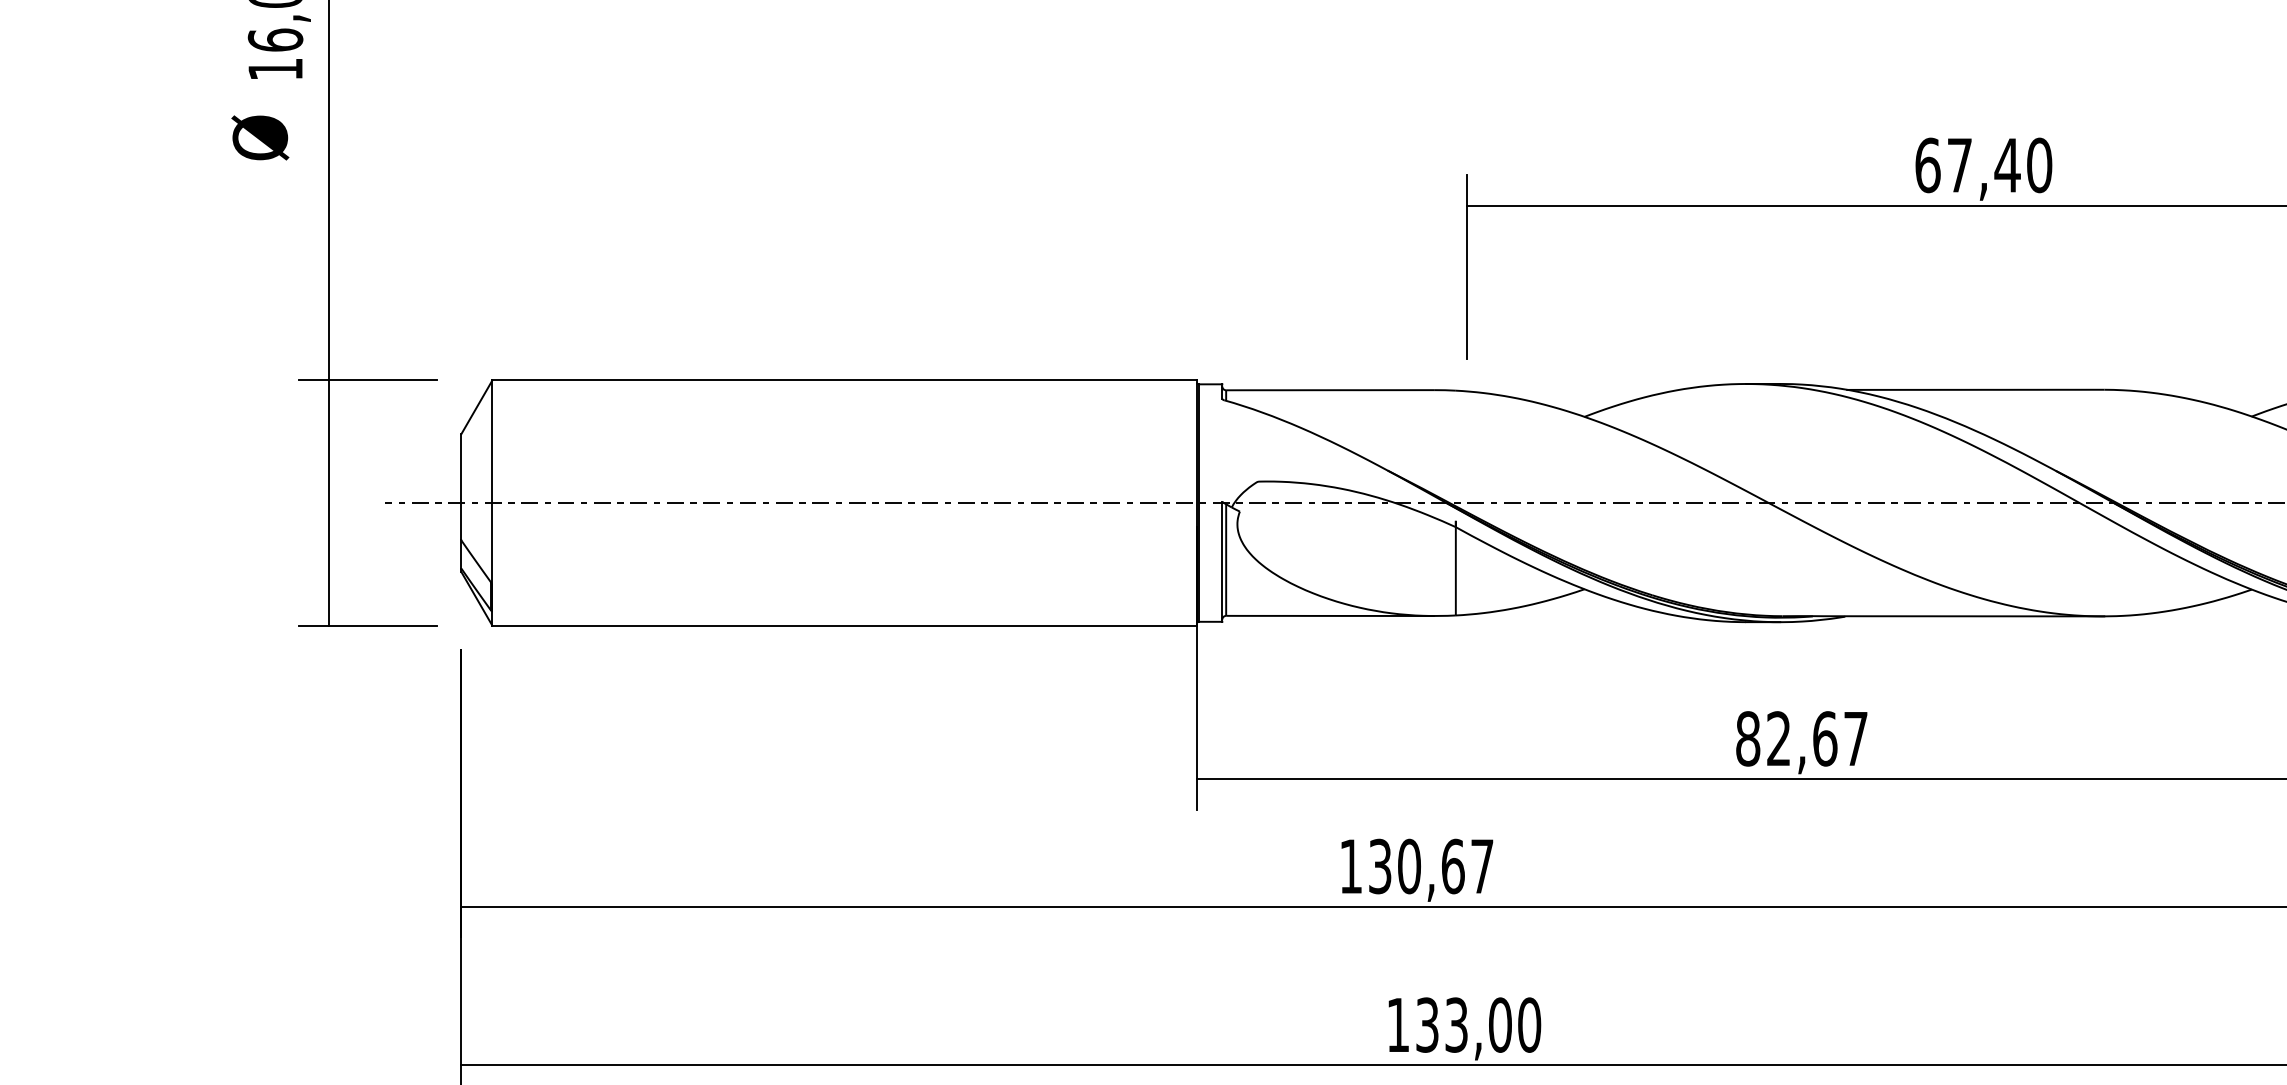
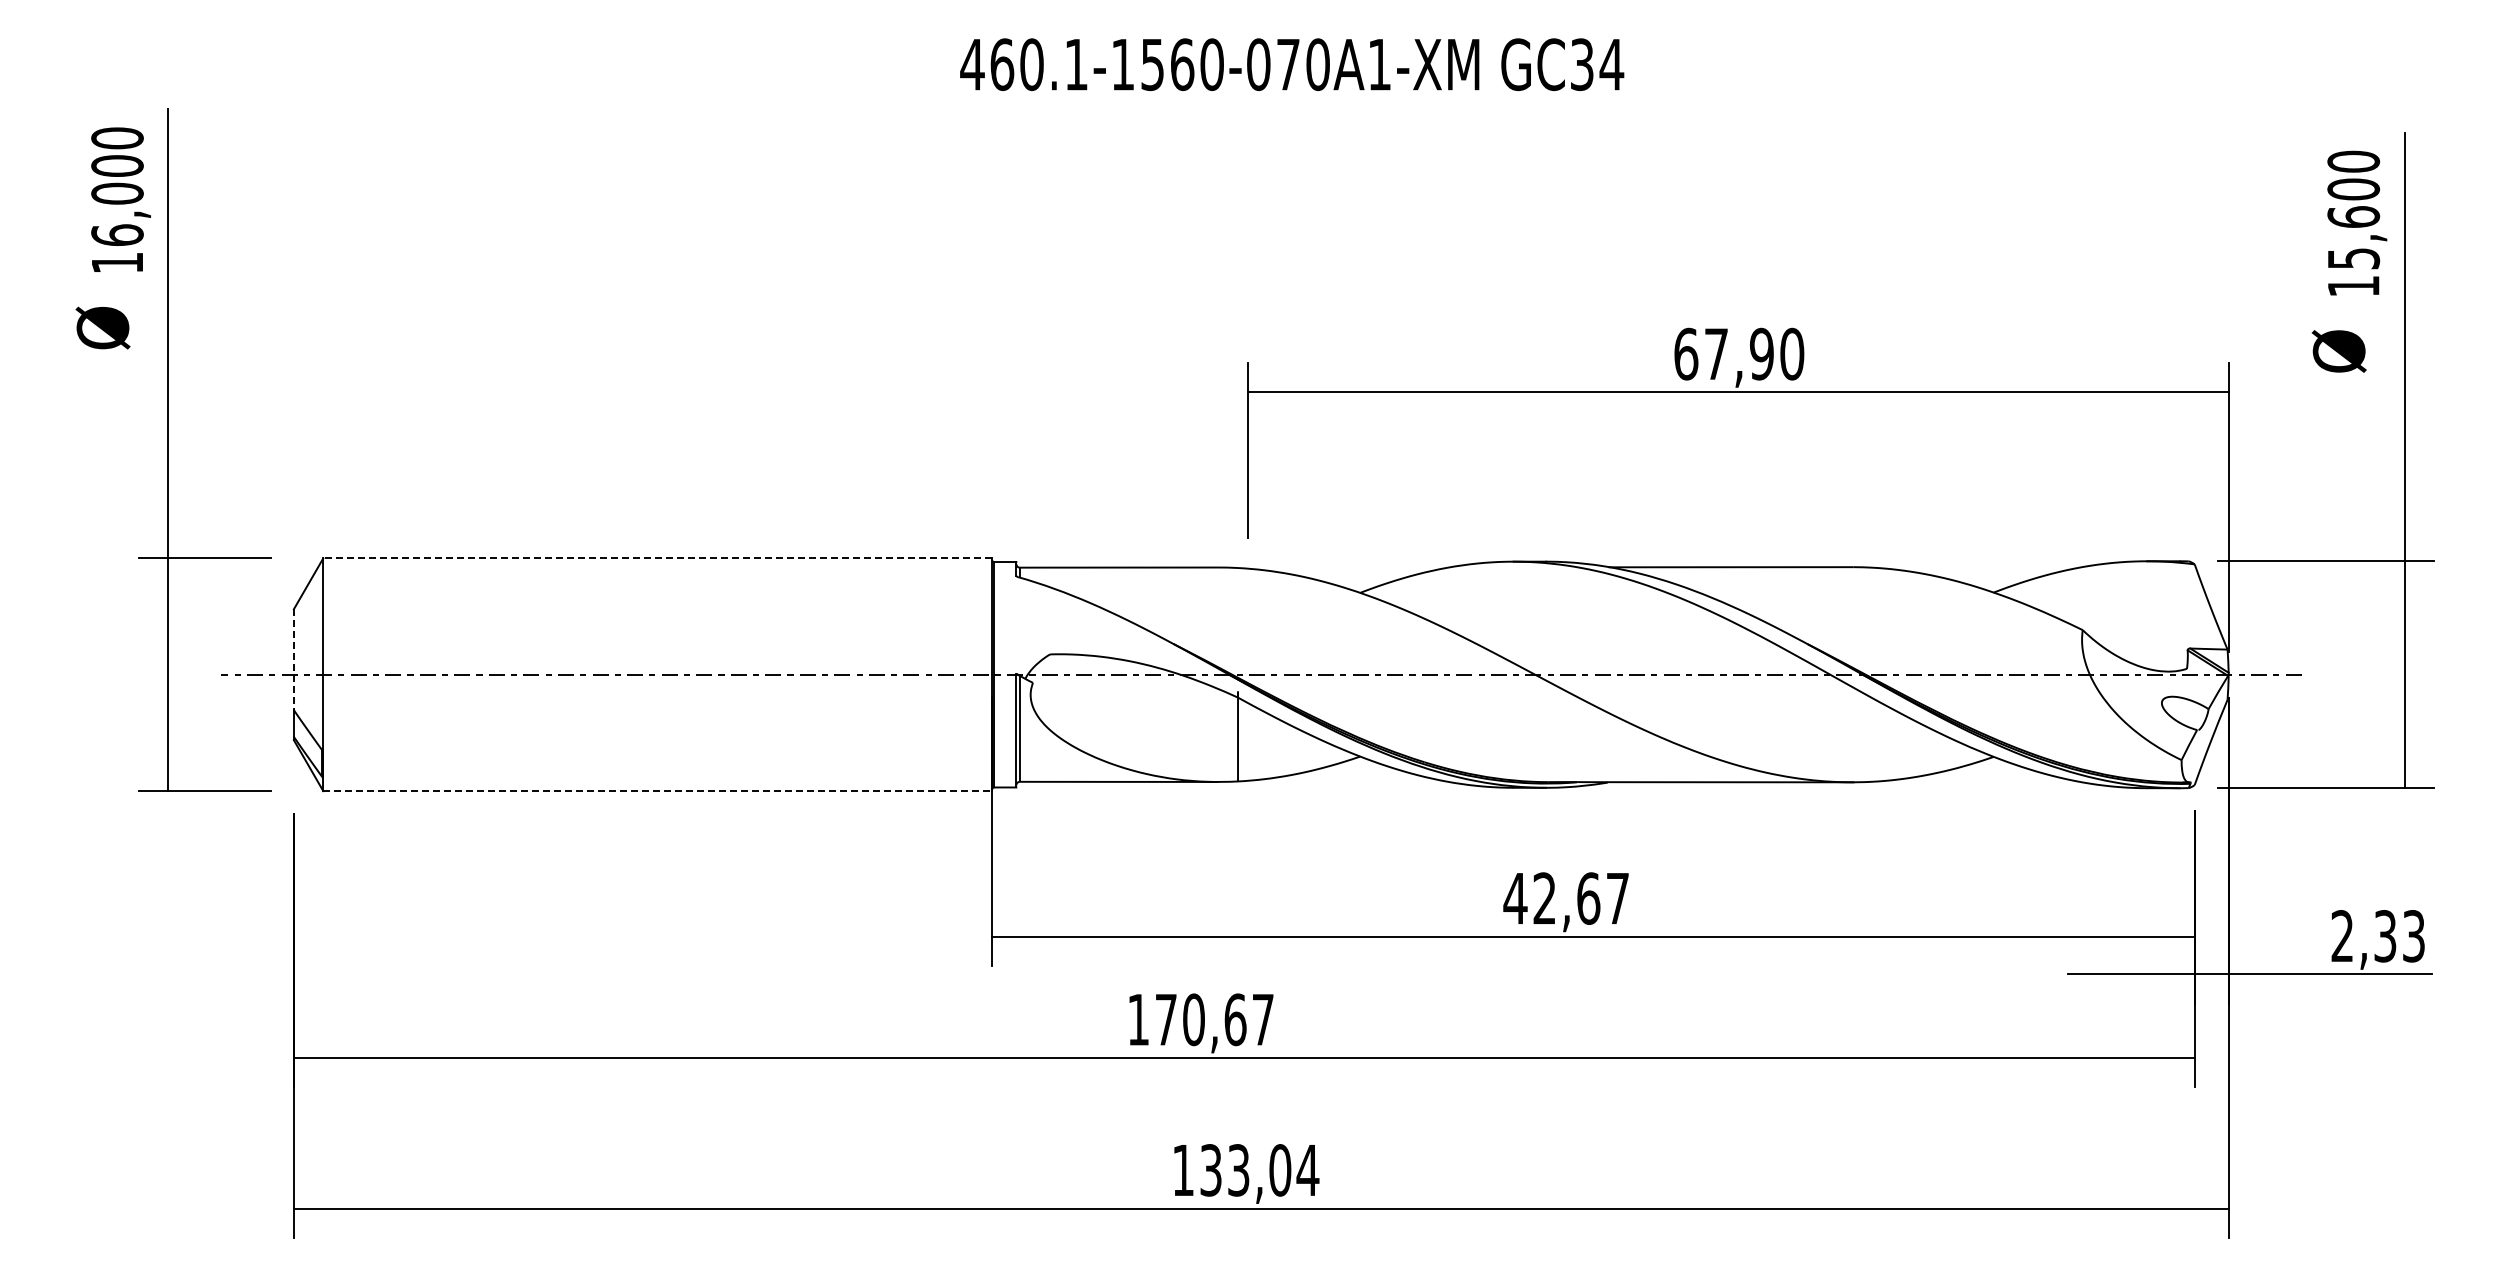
text: (2007, 164) -> (1761, 353), 67,40 -> 67,90
line: (844, 380) -> (657, 558), solid -> dashed
line: (460, 487) -> (293, 659), solid -> dashed
line: (845, 626) -> (658, 791), solid -> dashed
text: (1748, 738) -> (1515, 898), 82,67 -> 42,67
text: (1379, 866) -> (1165, 1019), 130,67 -> 170,67
text: (1529, 1025) -> (1307, 1170), 133,00 -> 133,04

